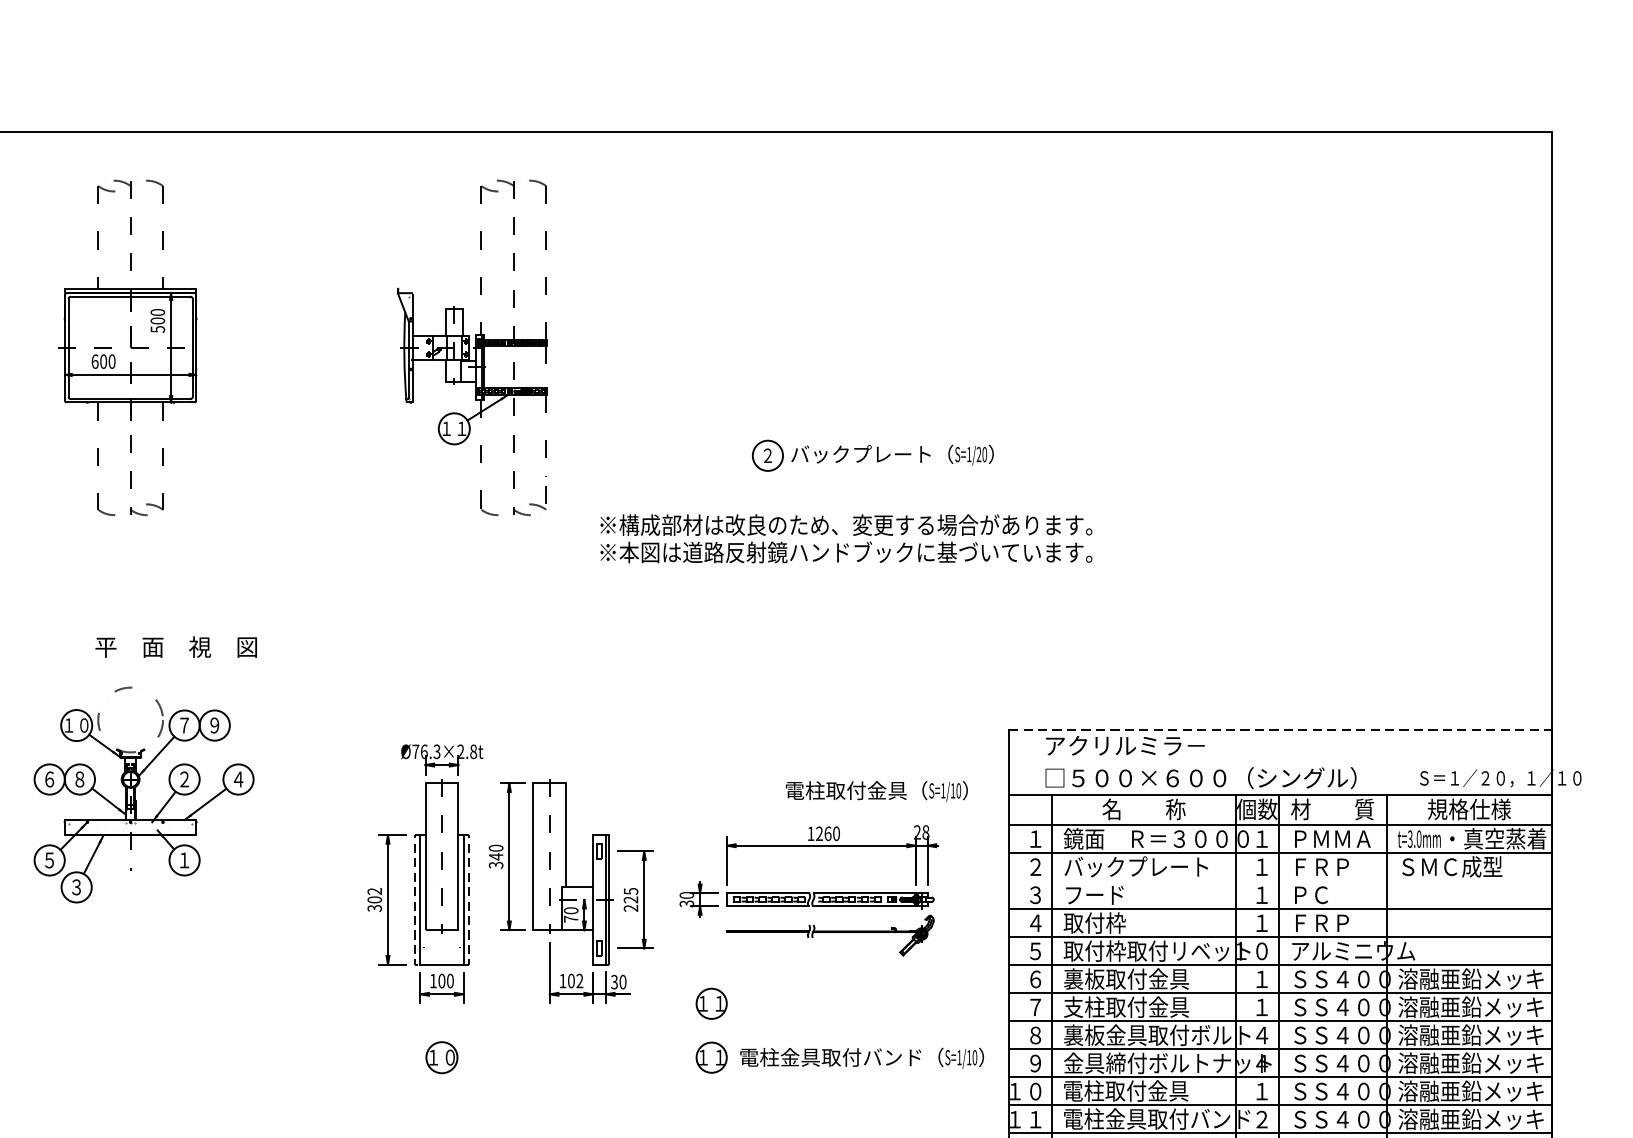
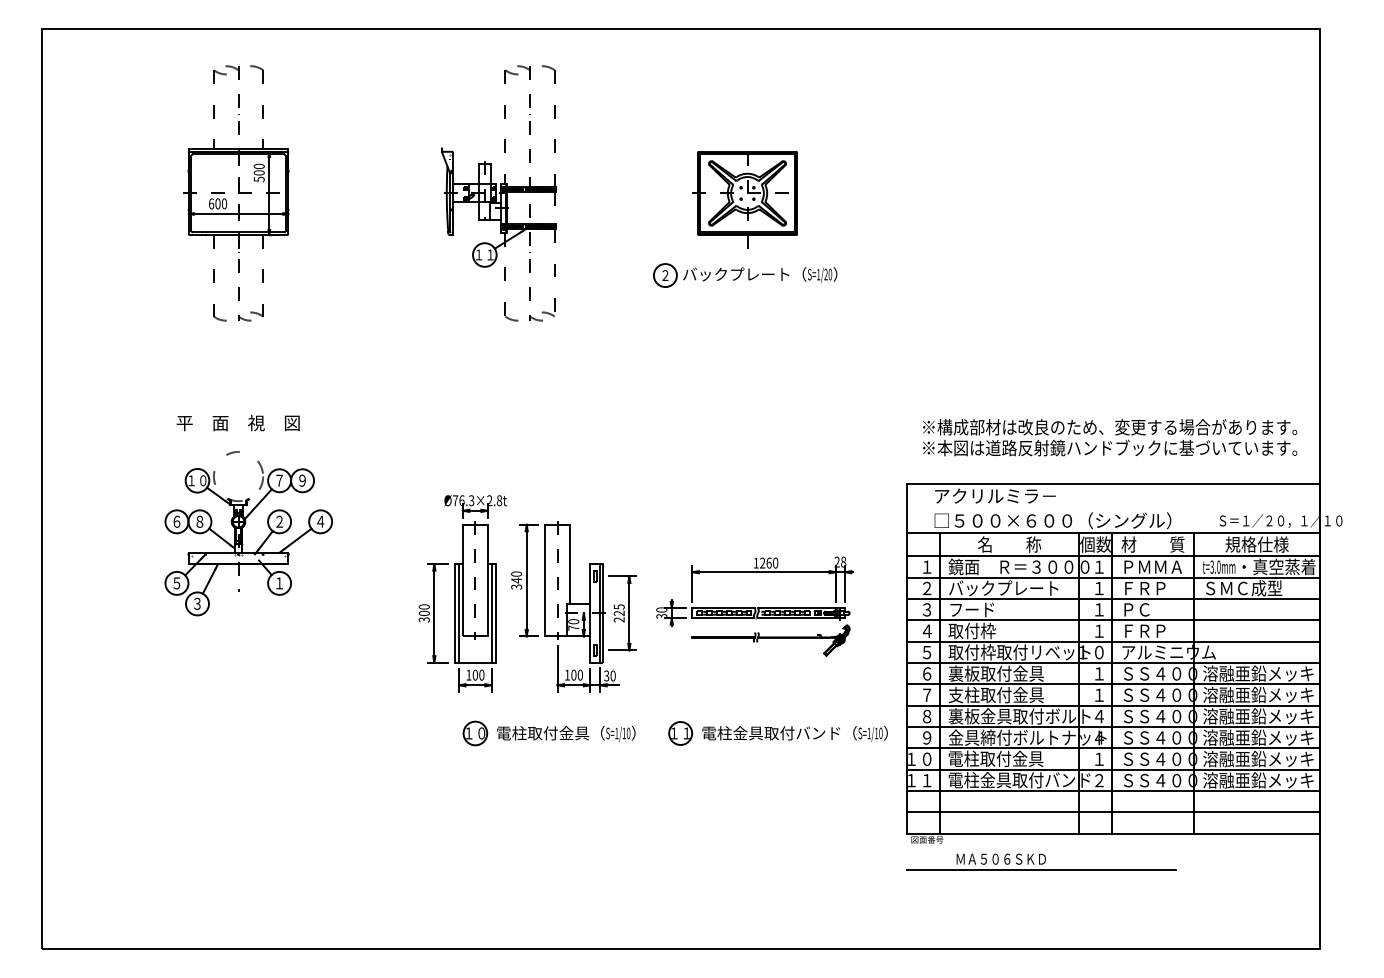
part: (795, 355) -> (744, 199), added
part: (873, 455) -> (745, 275), moved
text: (846, 538) -> (1110, 437), moved
text: (175, 646) -> (237, 422), moved
line: (1280, 730) -> (1113, 484), dashed -> solid
text: (877, 790) -> (566, 733), moved
line: (1280, 881) -> (1113, 599), added
text: (375, 890) -> (424, 606), 302 -> 300
line: (414, 899) -> (454, 613), dashed -> solid
line: (469, 899) -> (496, 613), dashed -> solid
text: (578, 980) -> (579, 674), 102 -> 100
part: (711, 1003) -> (680, 692), removed

